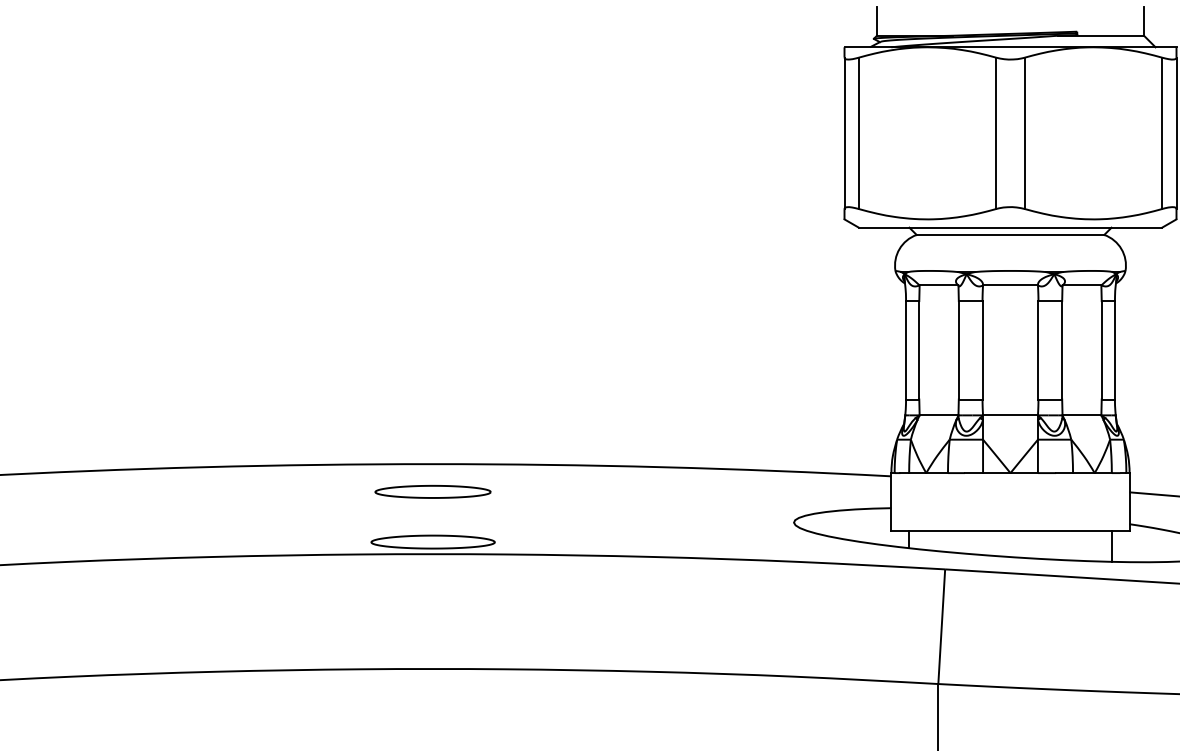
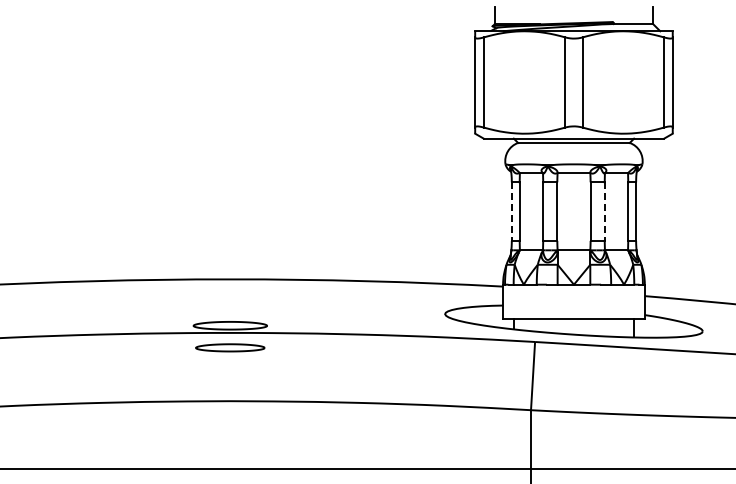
line: (905, 351) -> (511, 212), solid -> dashed
line: (1061, 351) -> (604, 212), solid -> dashed
part: (433, 491) -> (230, 347), moved

